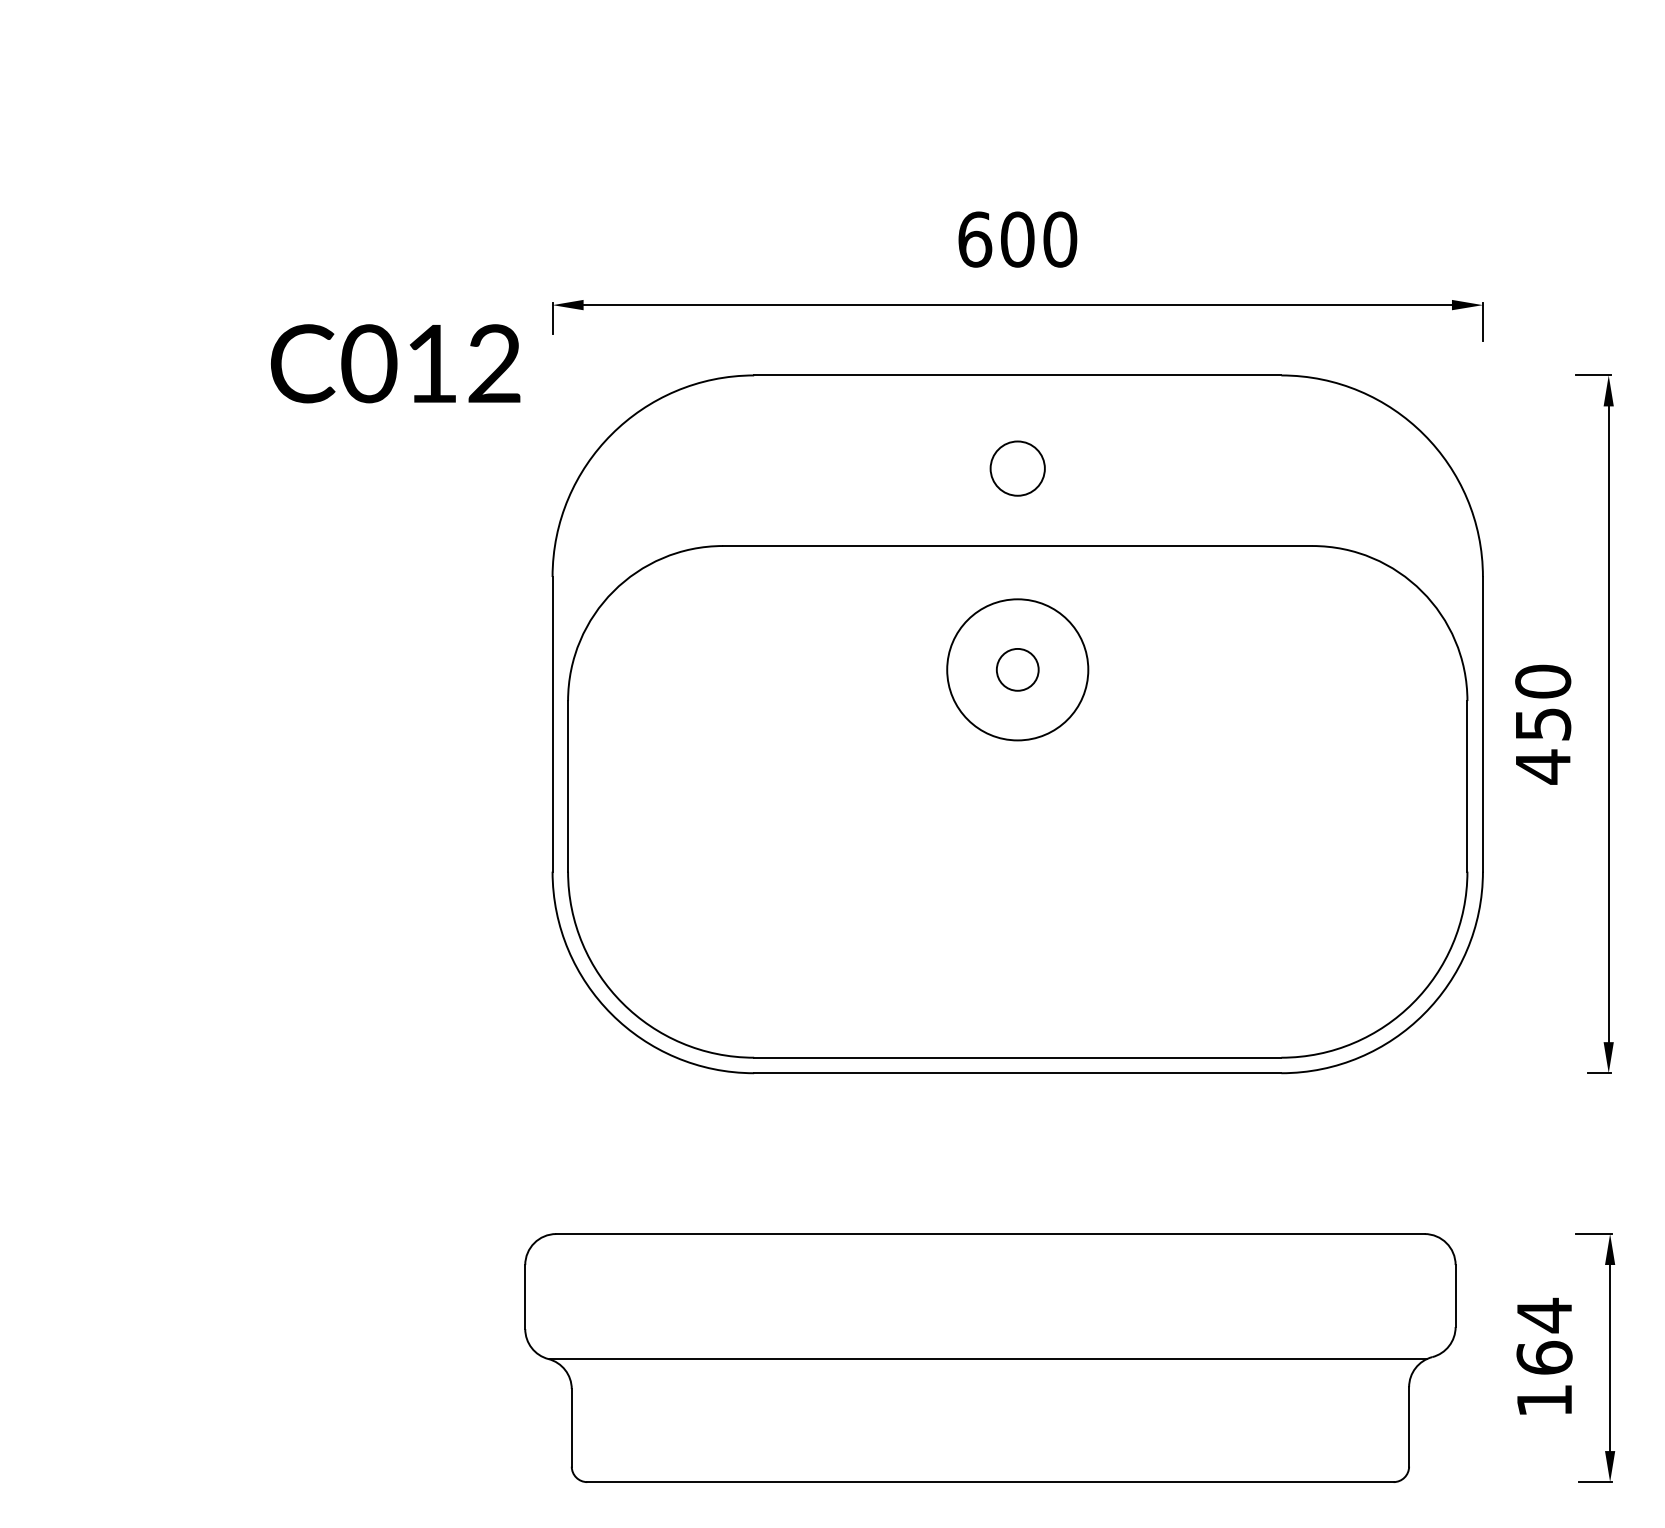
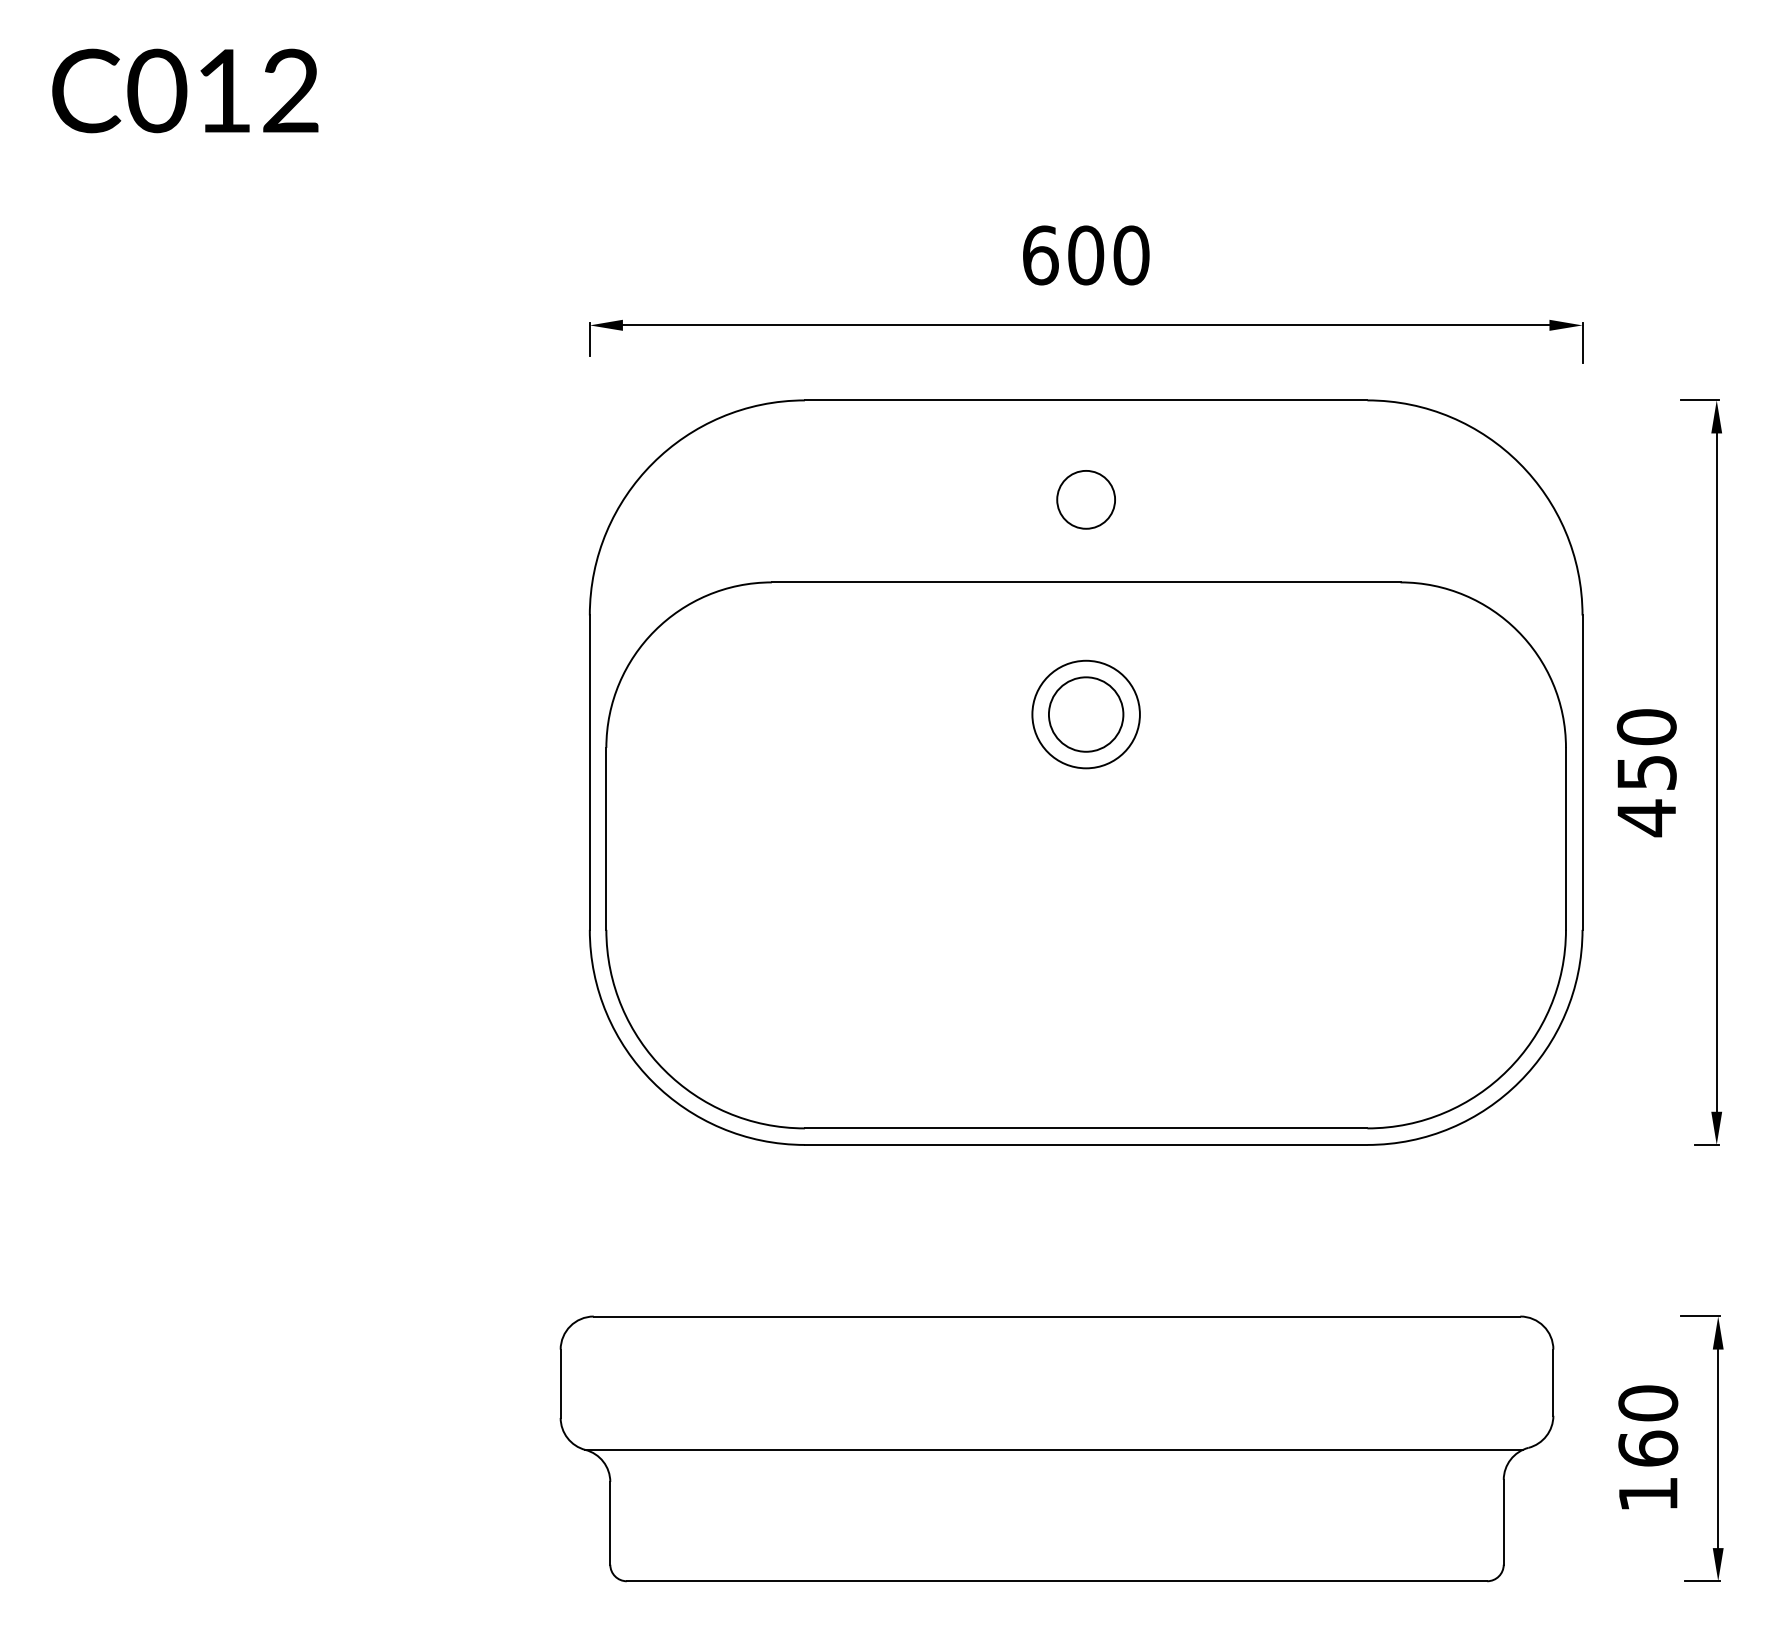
text: (395, 363) -> (185, 90), moved
circle: (1017, 669) -> (1085, 714), size x0.71
circle: (1017, 669) -> (1085, 714), size x1.67
text: (1544, 1315) -> (1648, 1403), 164 -> 160

